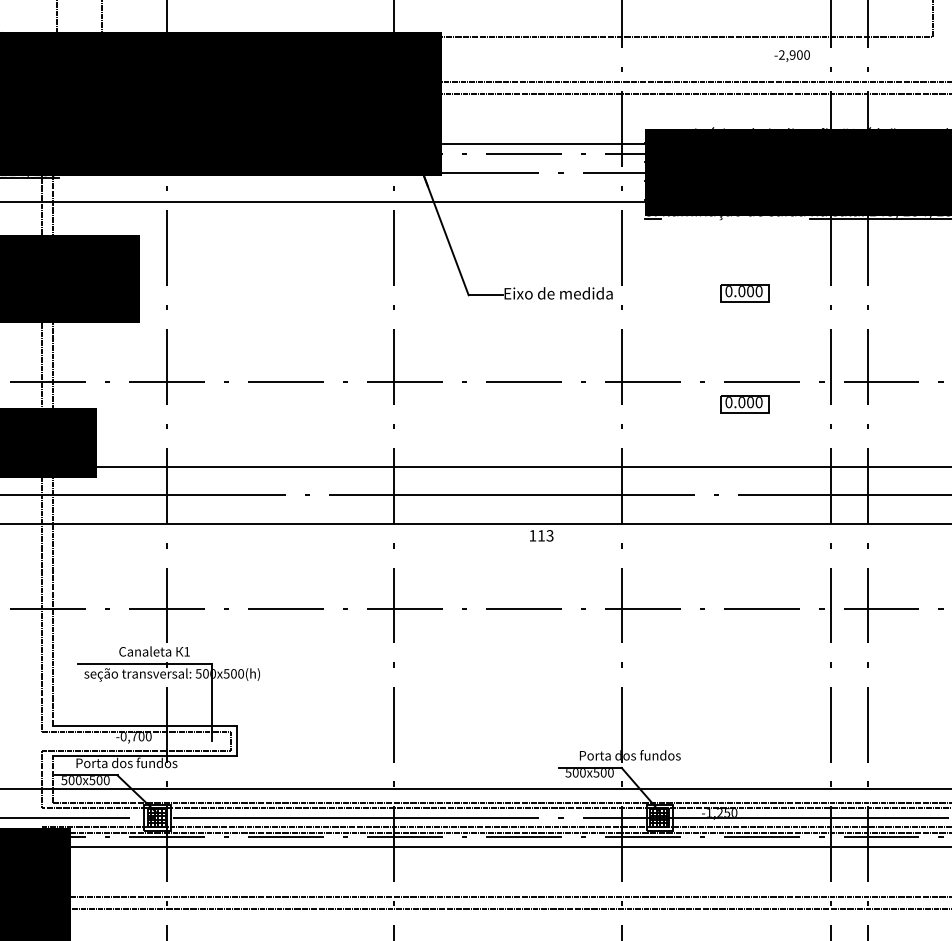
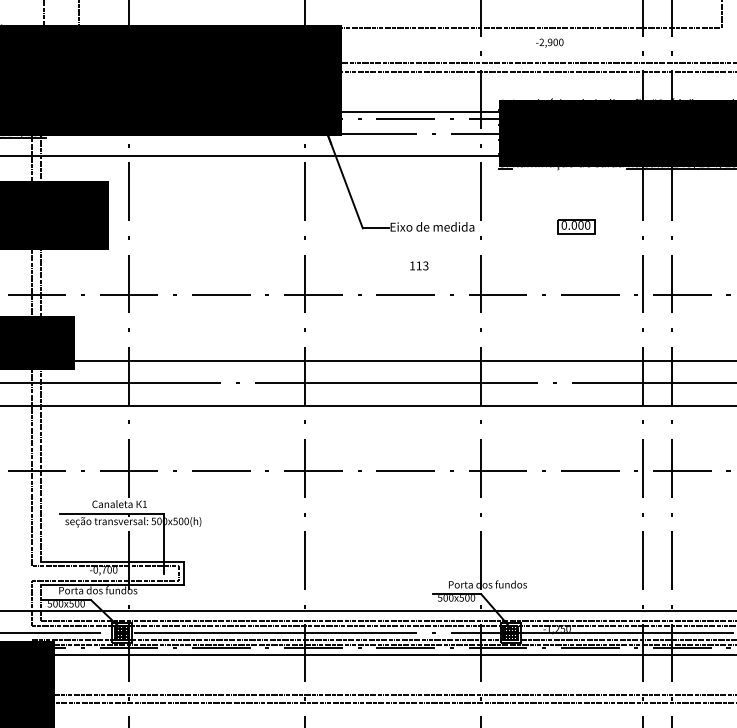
text: (791, 55) -> (549, 42), moved
part: (744, 404) -> (576, 312), removed
text: (541, 535) -> (419, 265), moved

